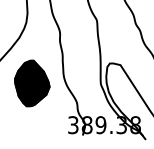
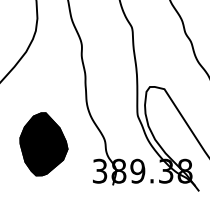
part: (32, 83) -> (44, 144), moved

